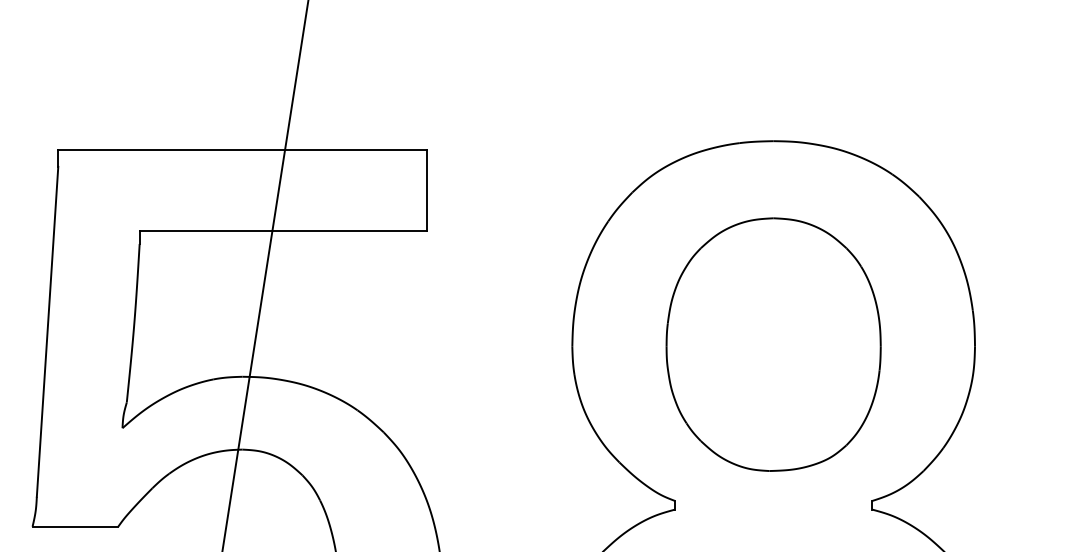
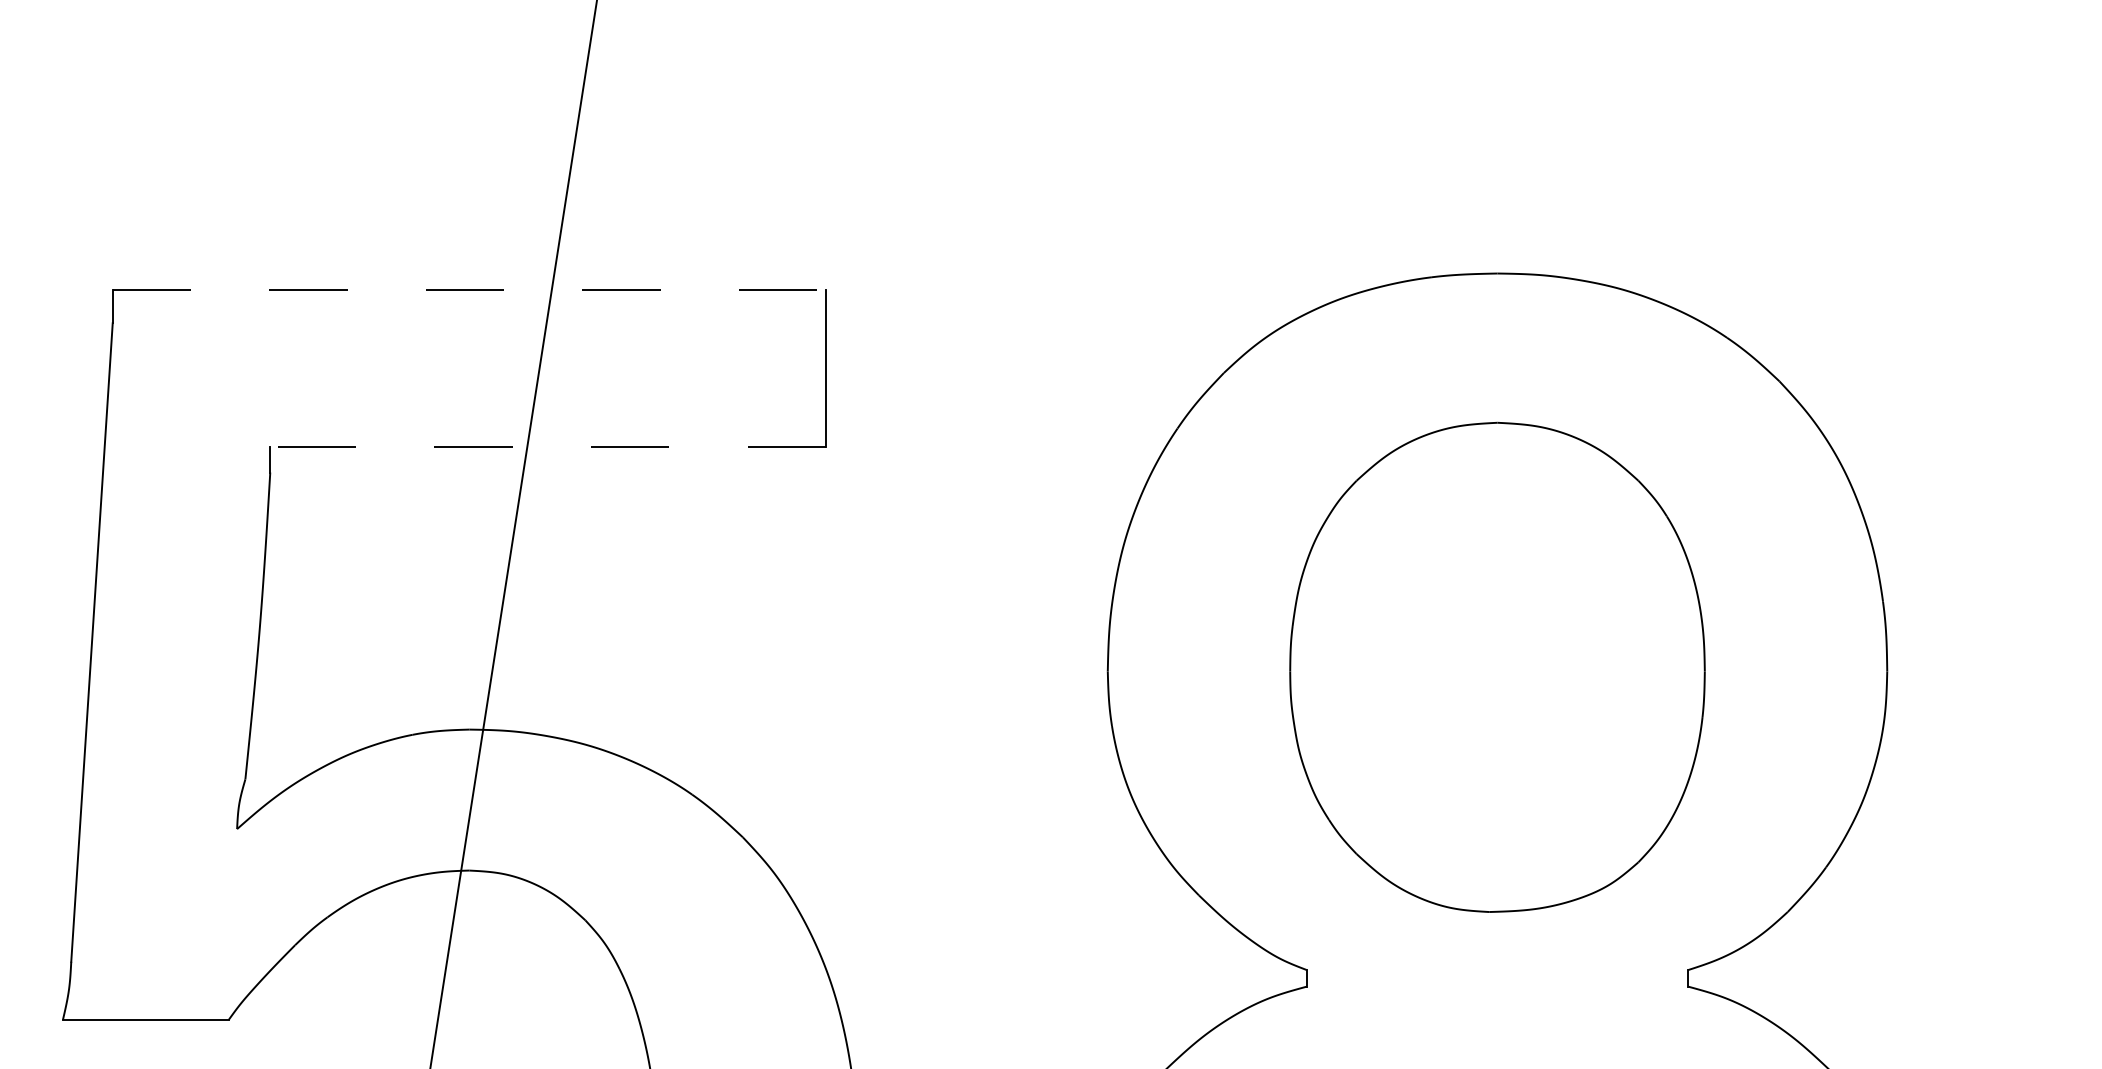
line: (242, 149) -> (469, 289), solid -> dashed
line: (283, 230) -> (548, 446), solid -> dashed

